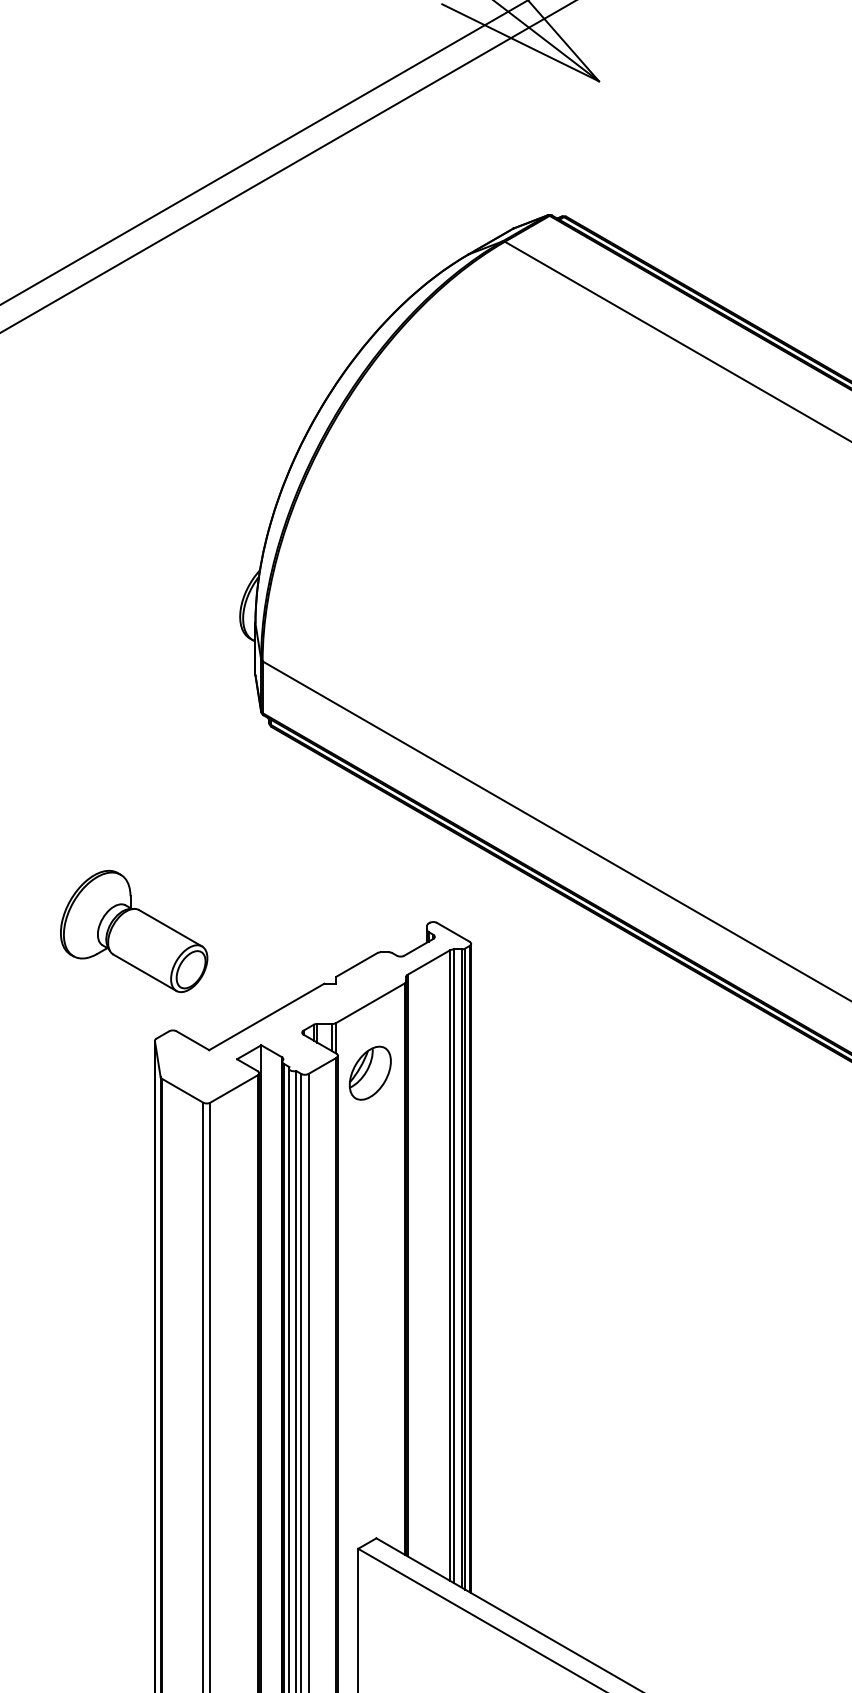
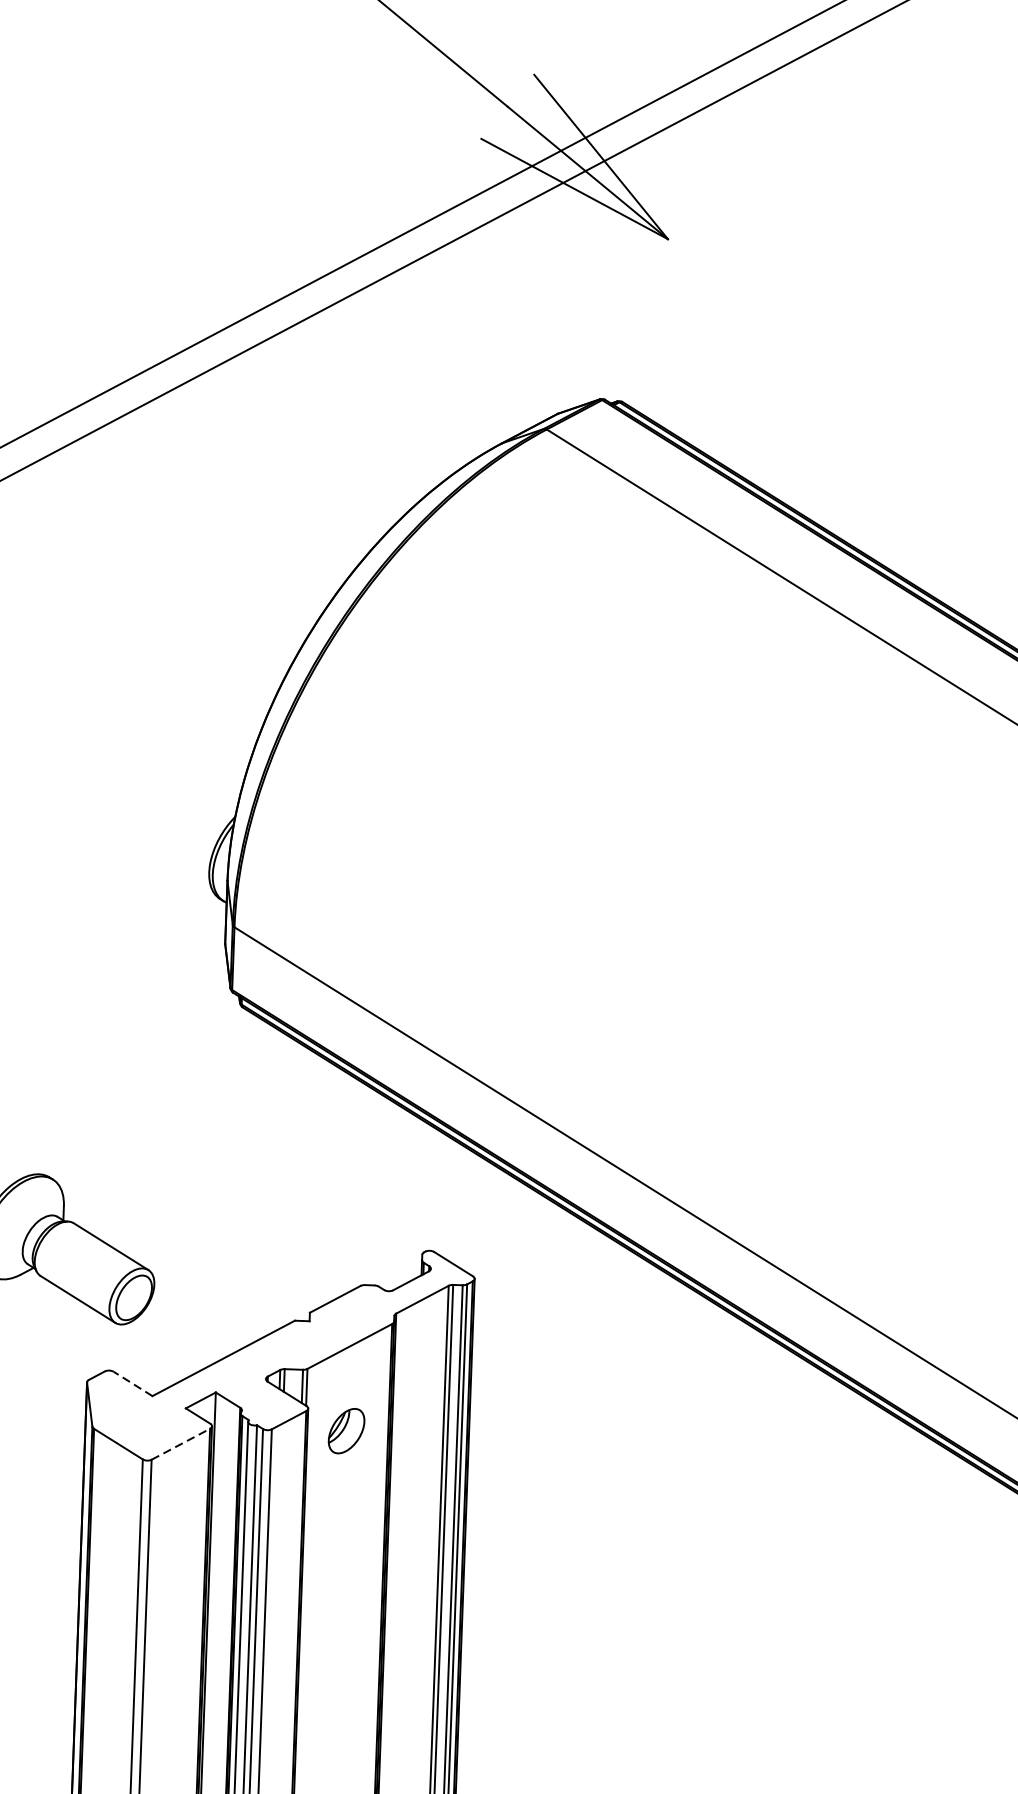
line: (192, 1040) -> (132, 1383), solid -> dashed
part: (369, 1072) -> (345, 1430), size x0.7
line: (234, 1088) -> (181, 1443), solid -> dashed

